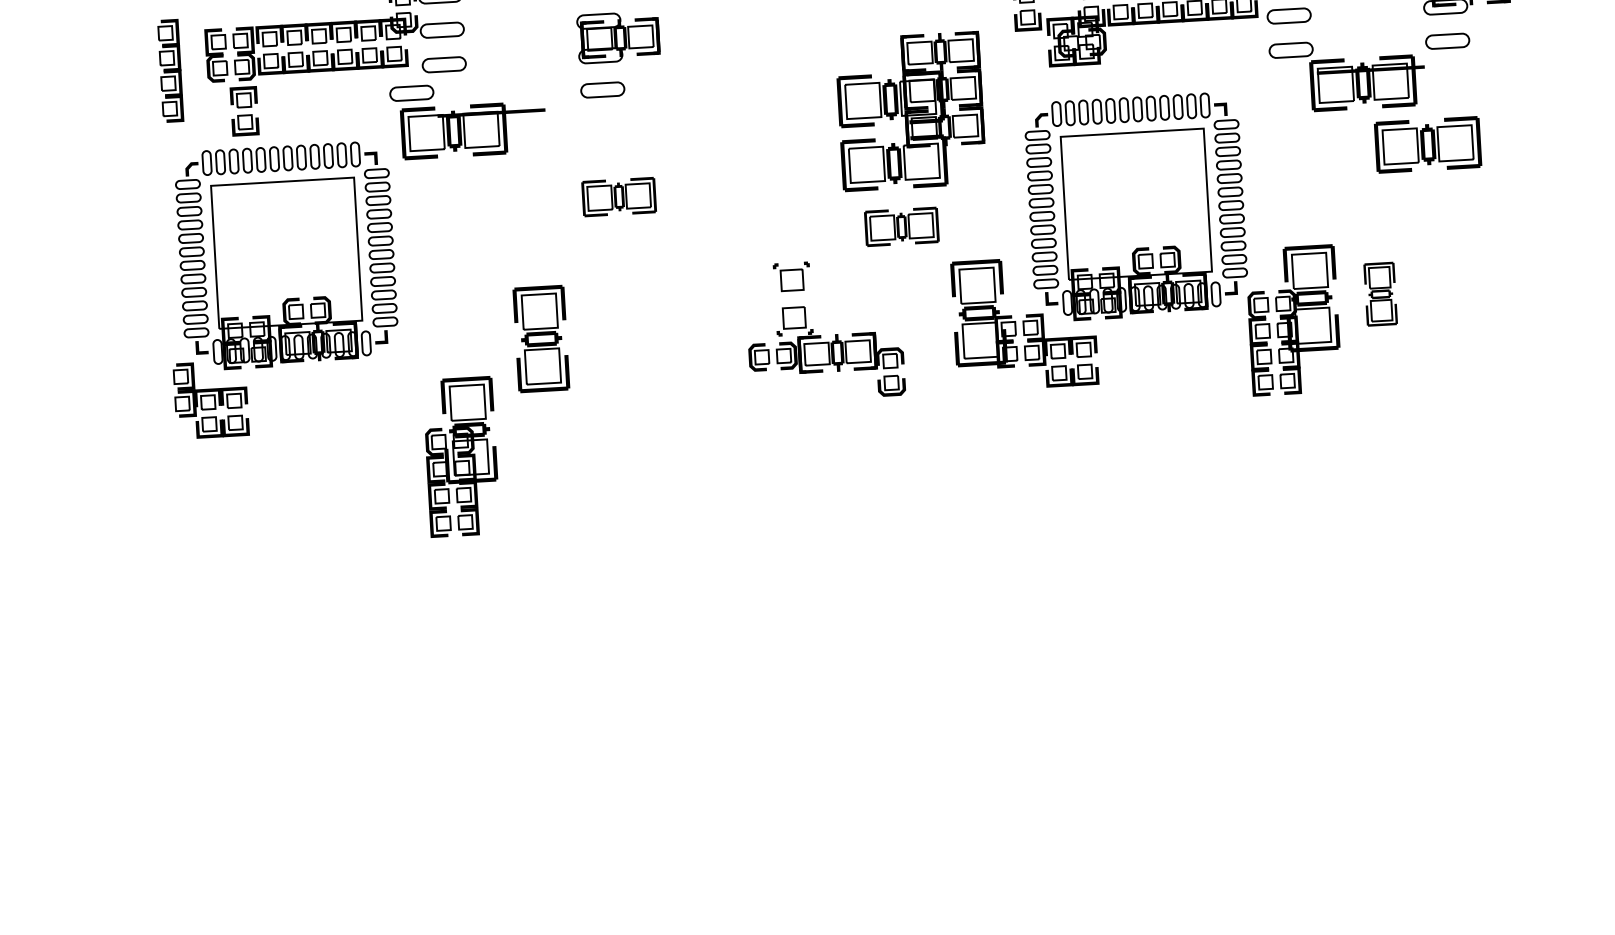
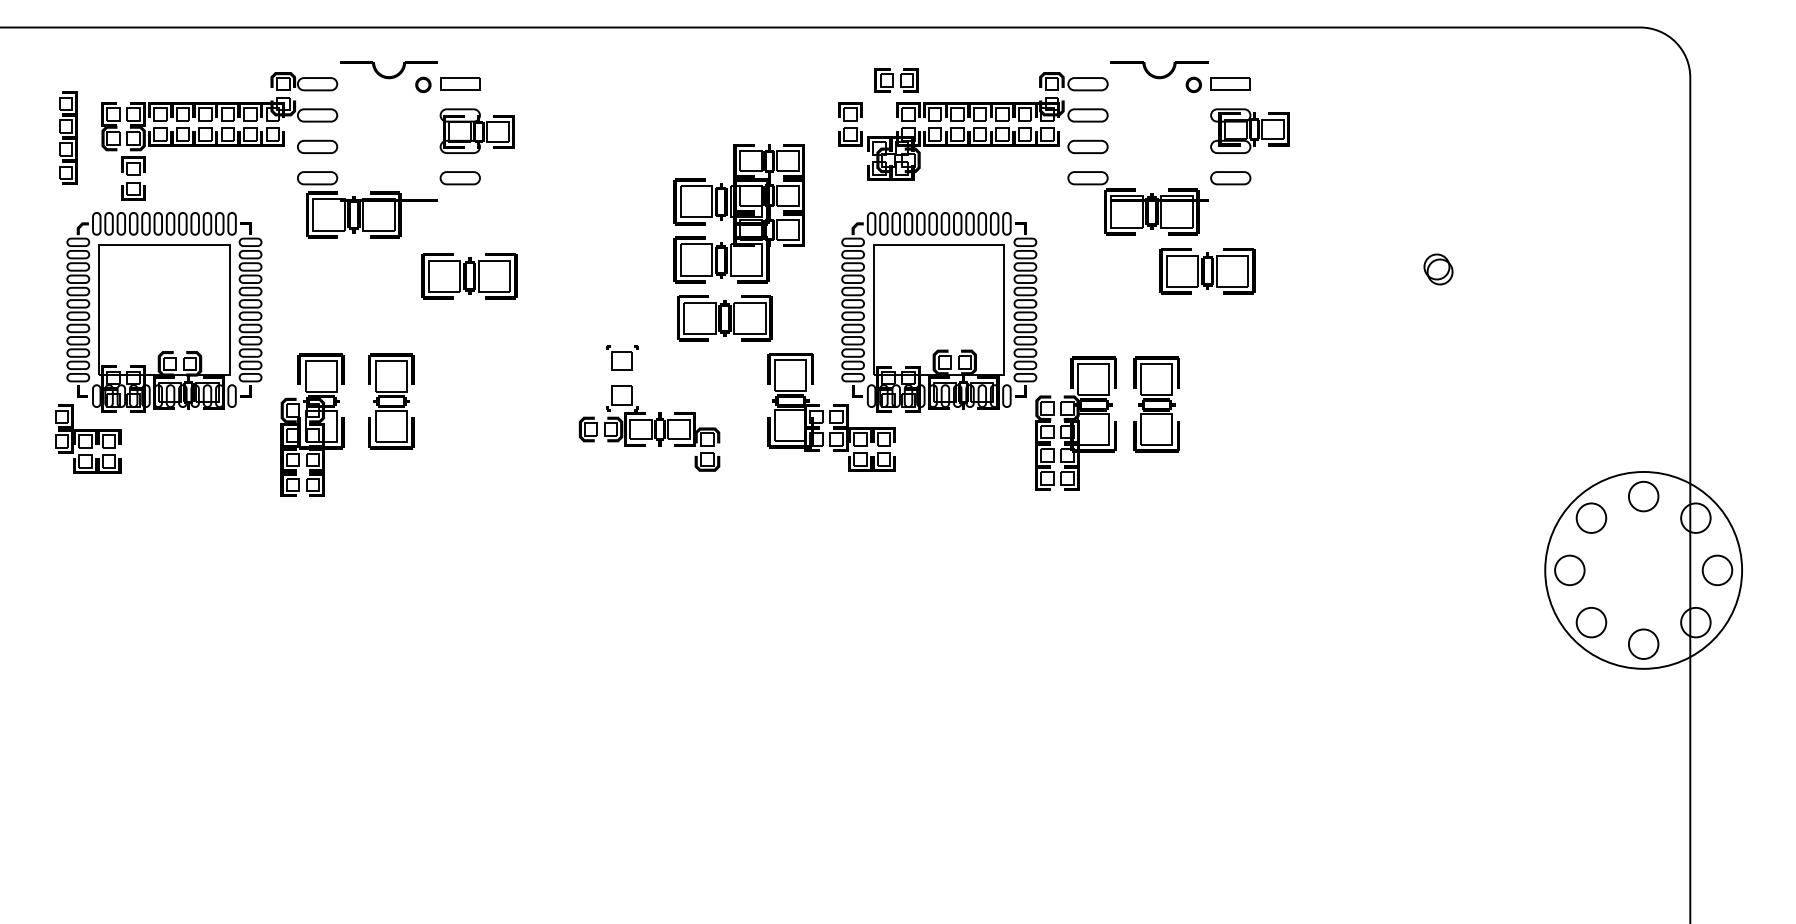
part: (468, 118) -> (367, 204), moved
part: (619, 197) -> (469, 276), size x1.43
part: (901, 227) -> (724, 318), size x1.43
part: (1380, 294) -> (1156, 404), size x1.67
part: (461, 456) -> (312, 424), moved

